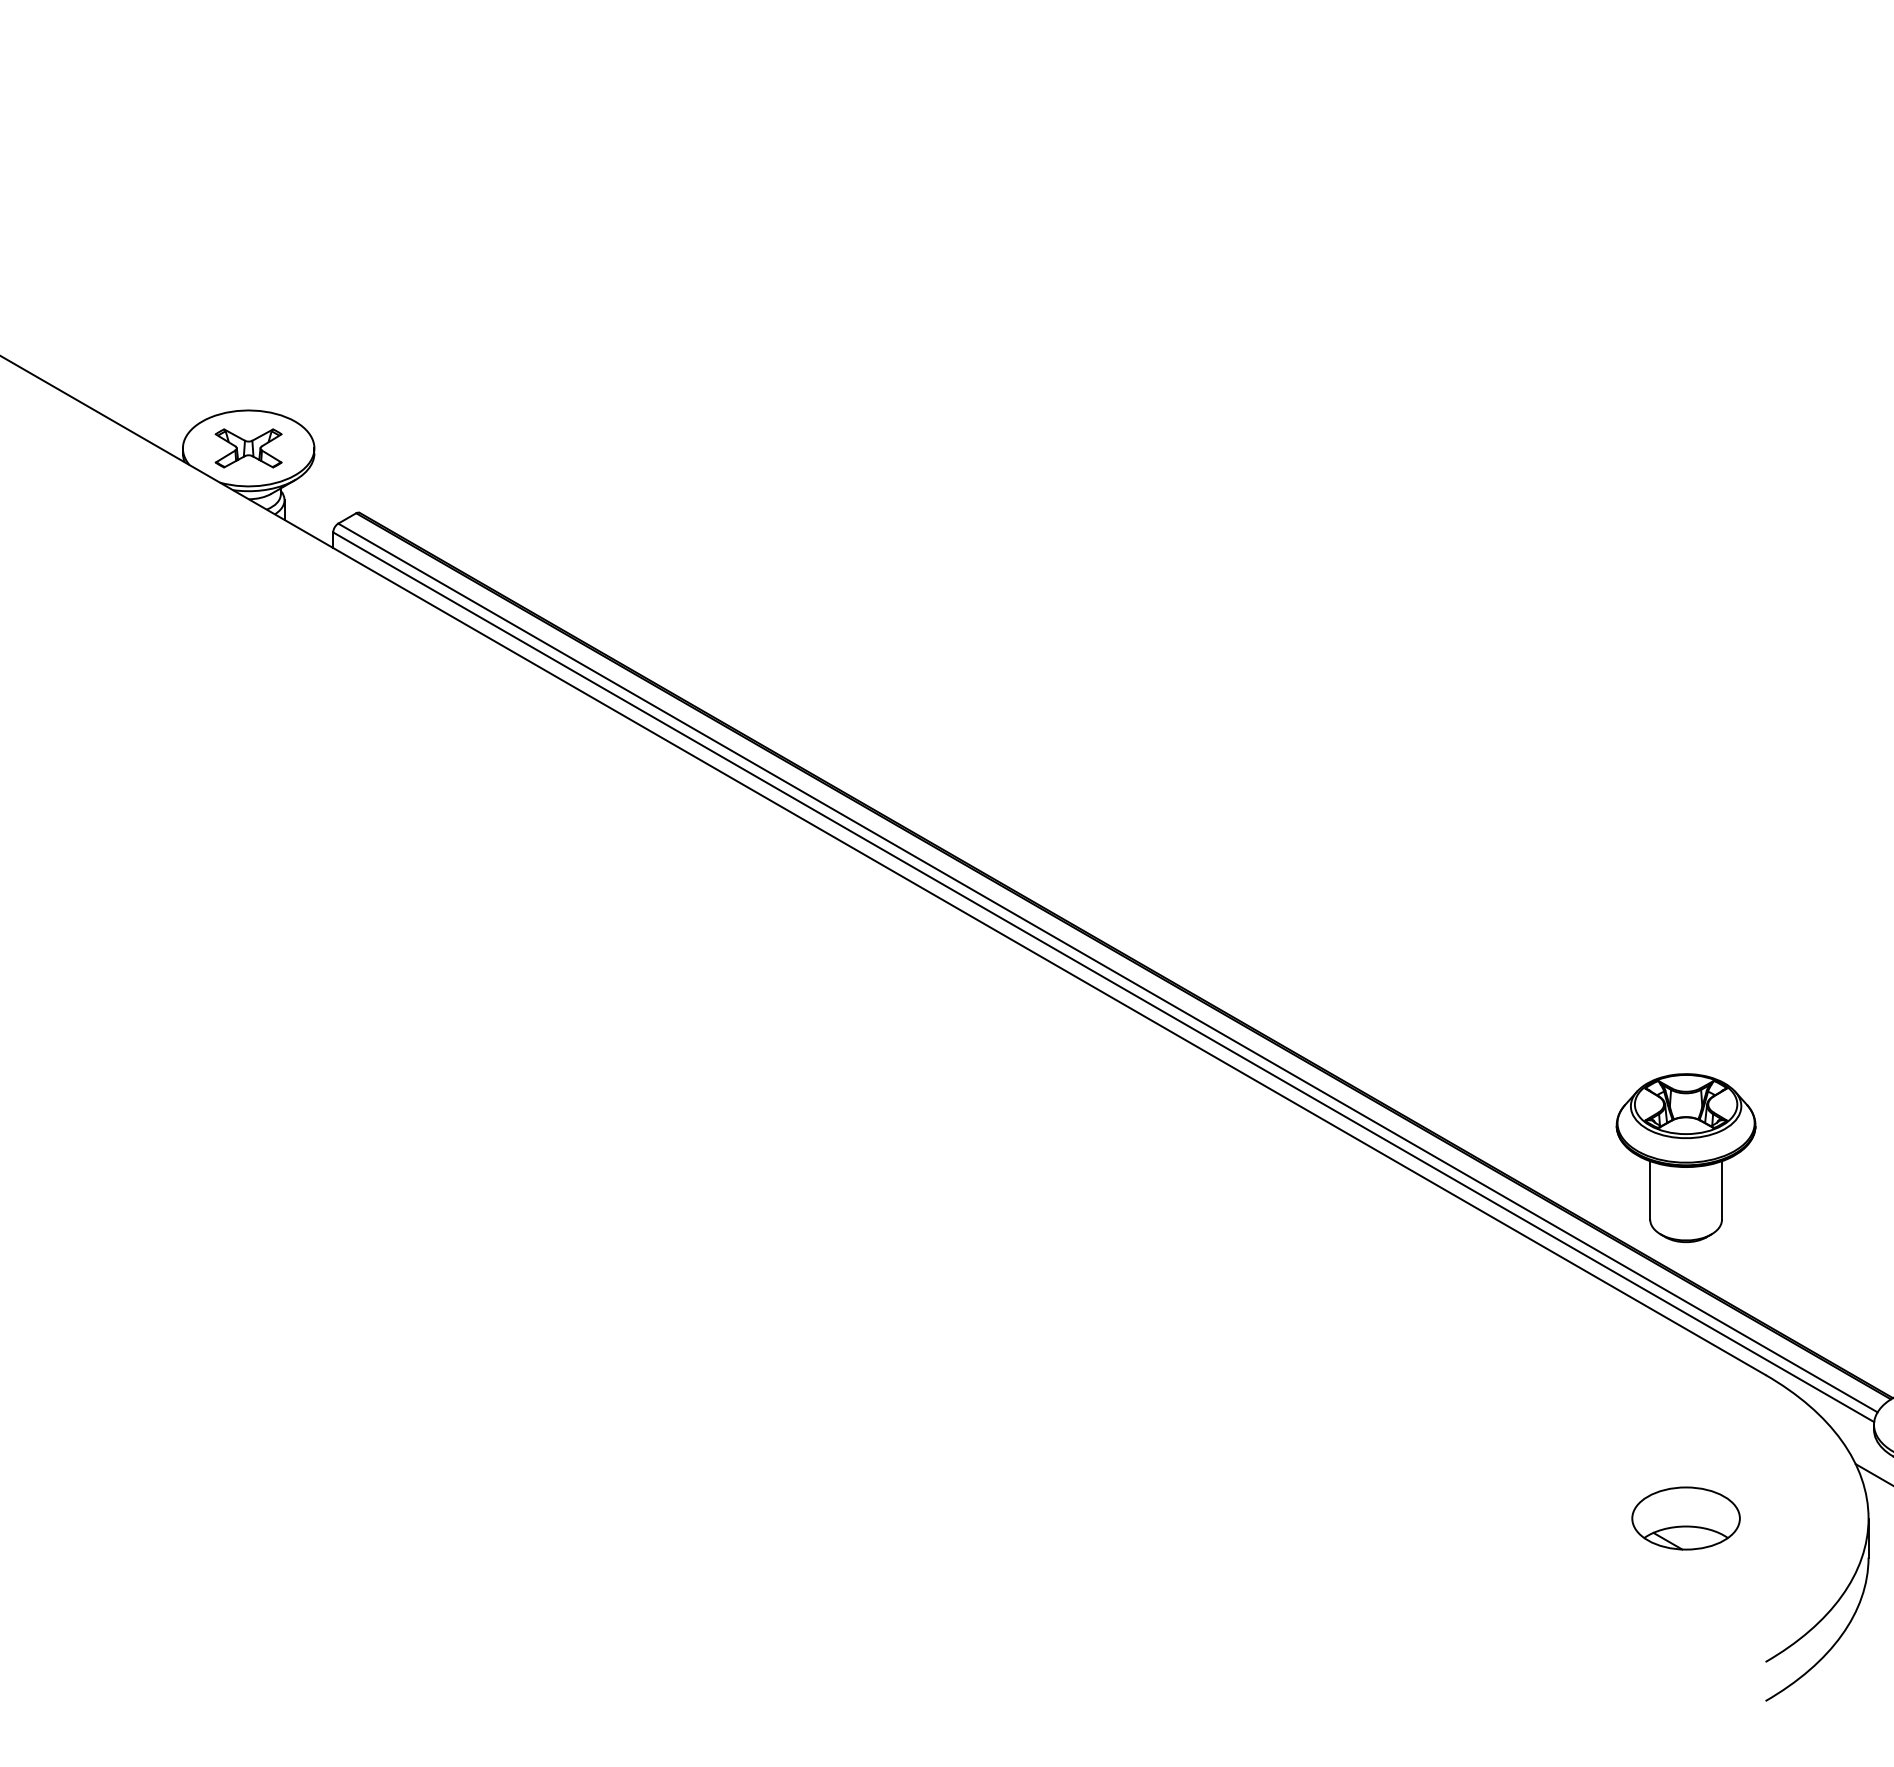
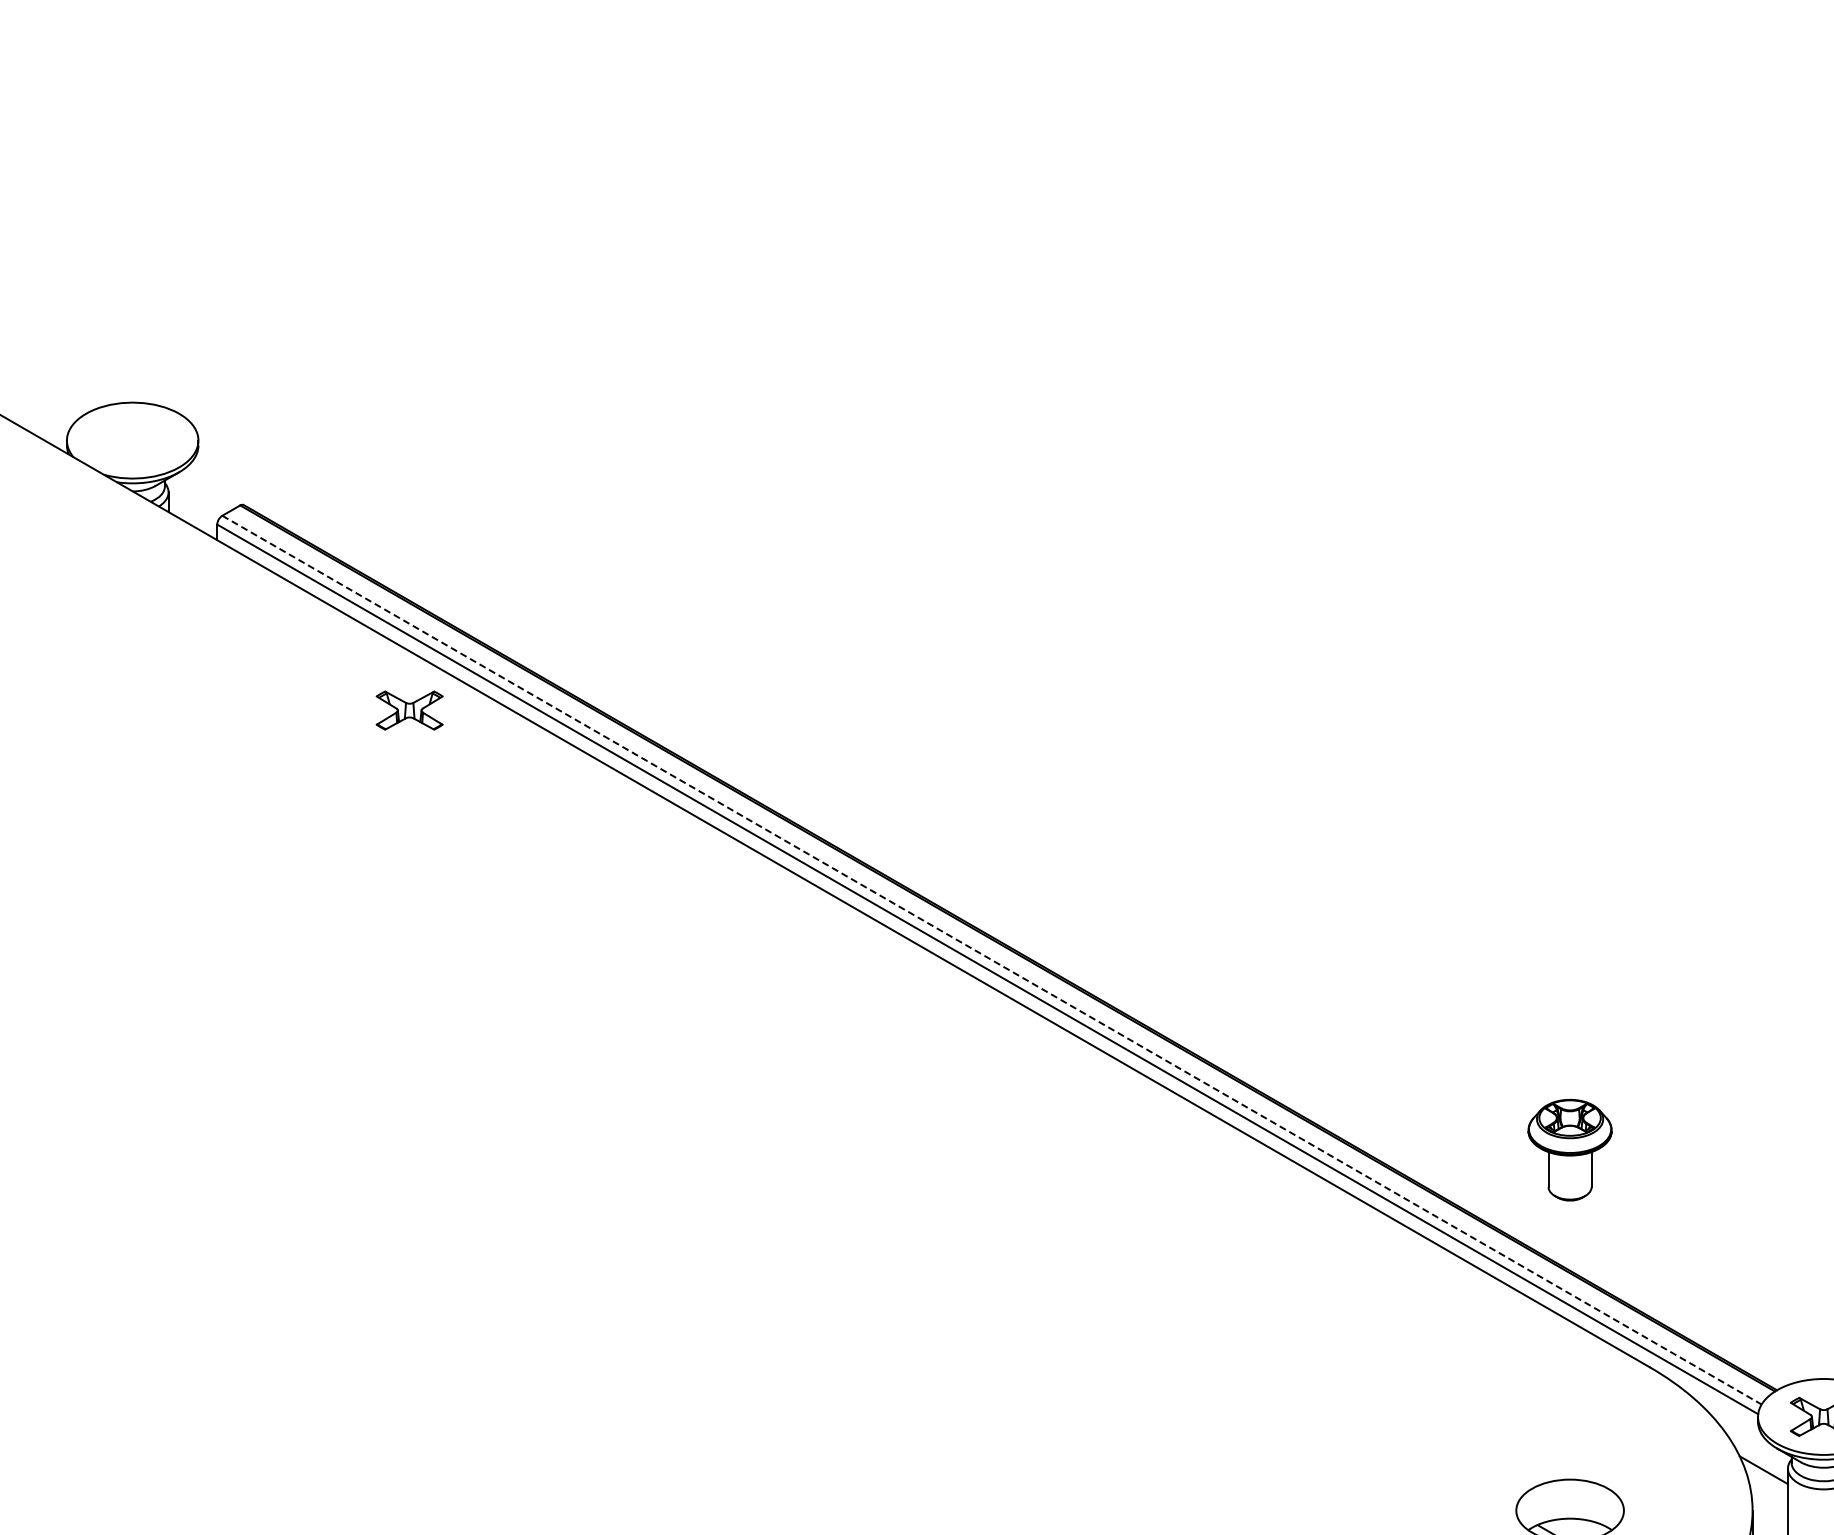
part: (248, 448) -> (409, 710), moved
line: (1107, 967) -> (991, 959), solid -> dashed
part: (1685, 1157) -> (1569, 1149), size x0.6

